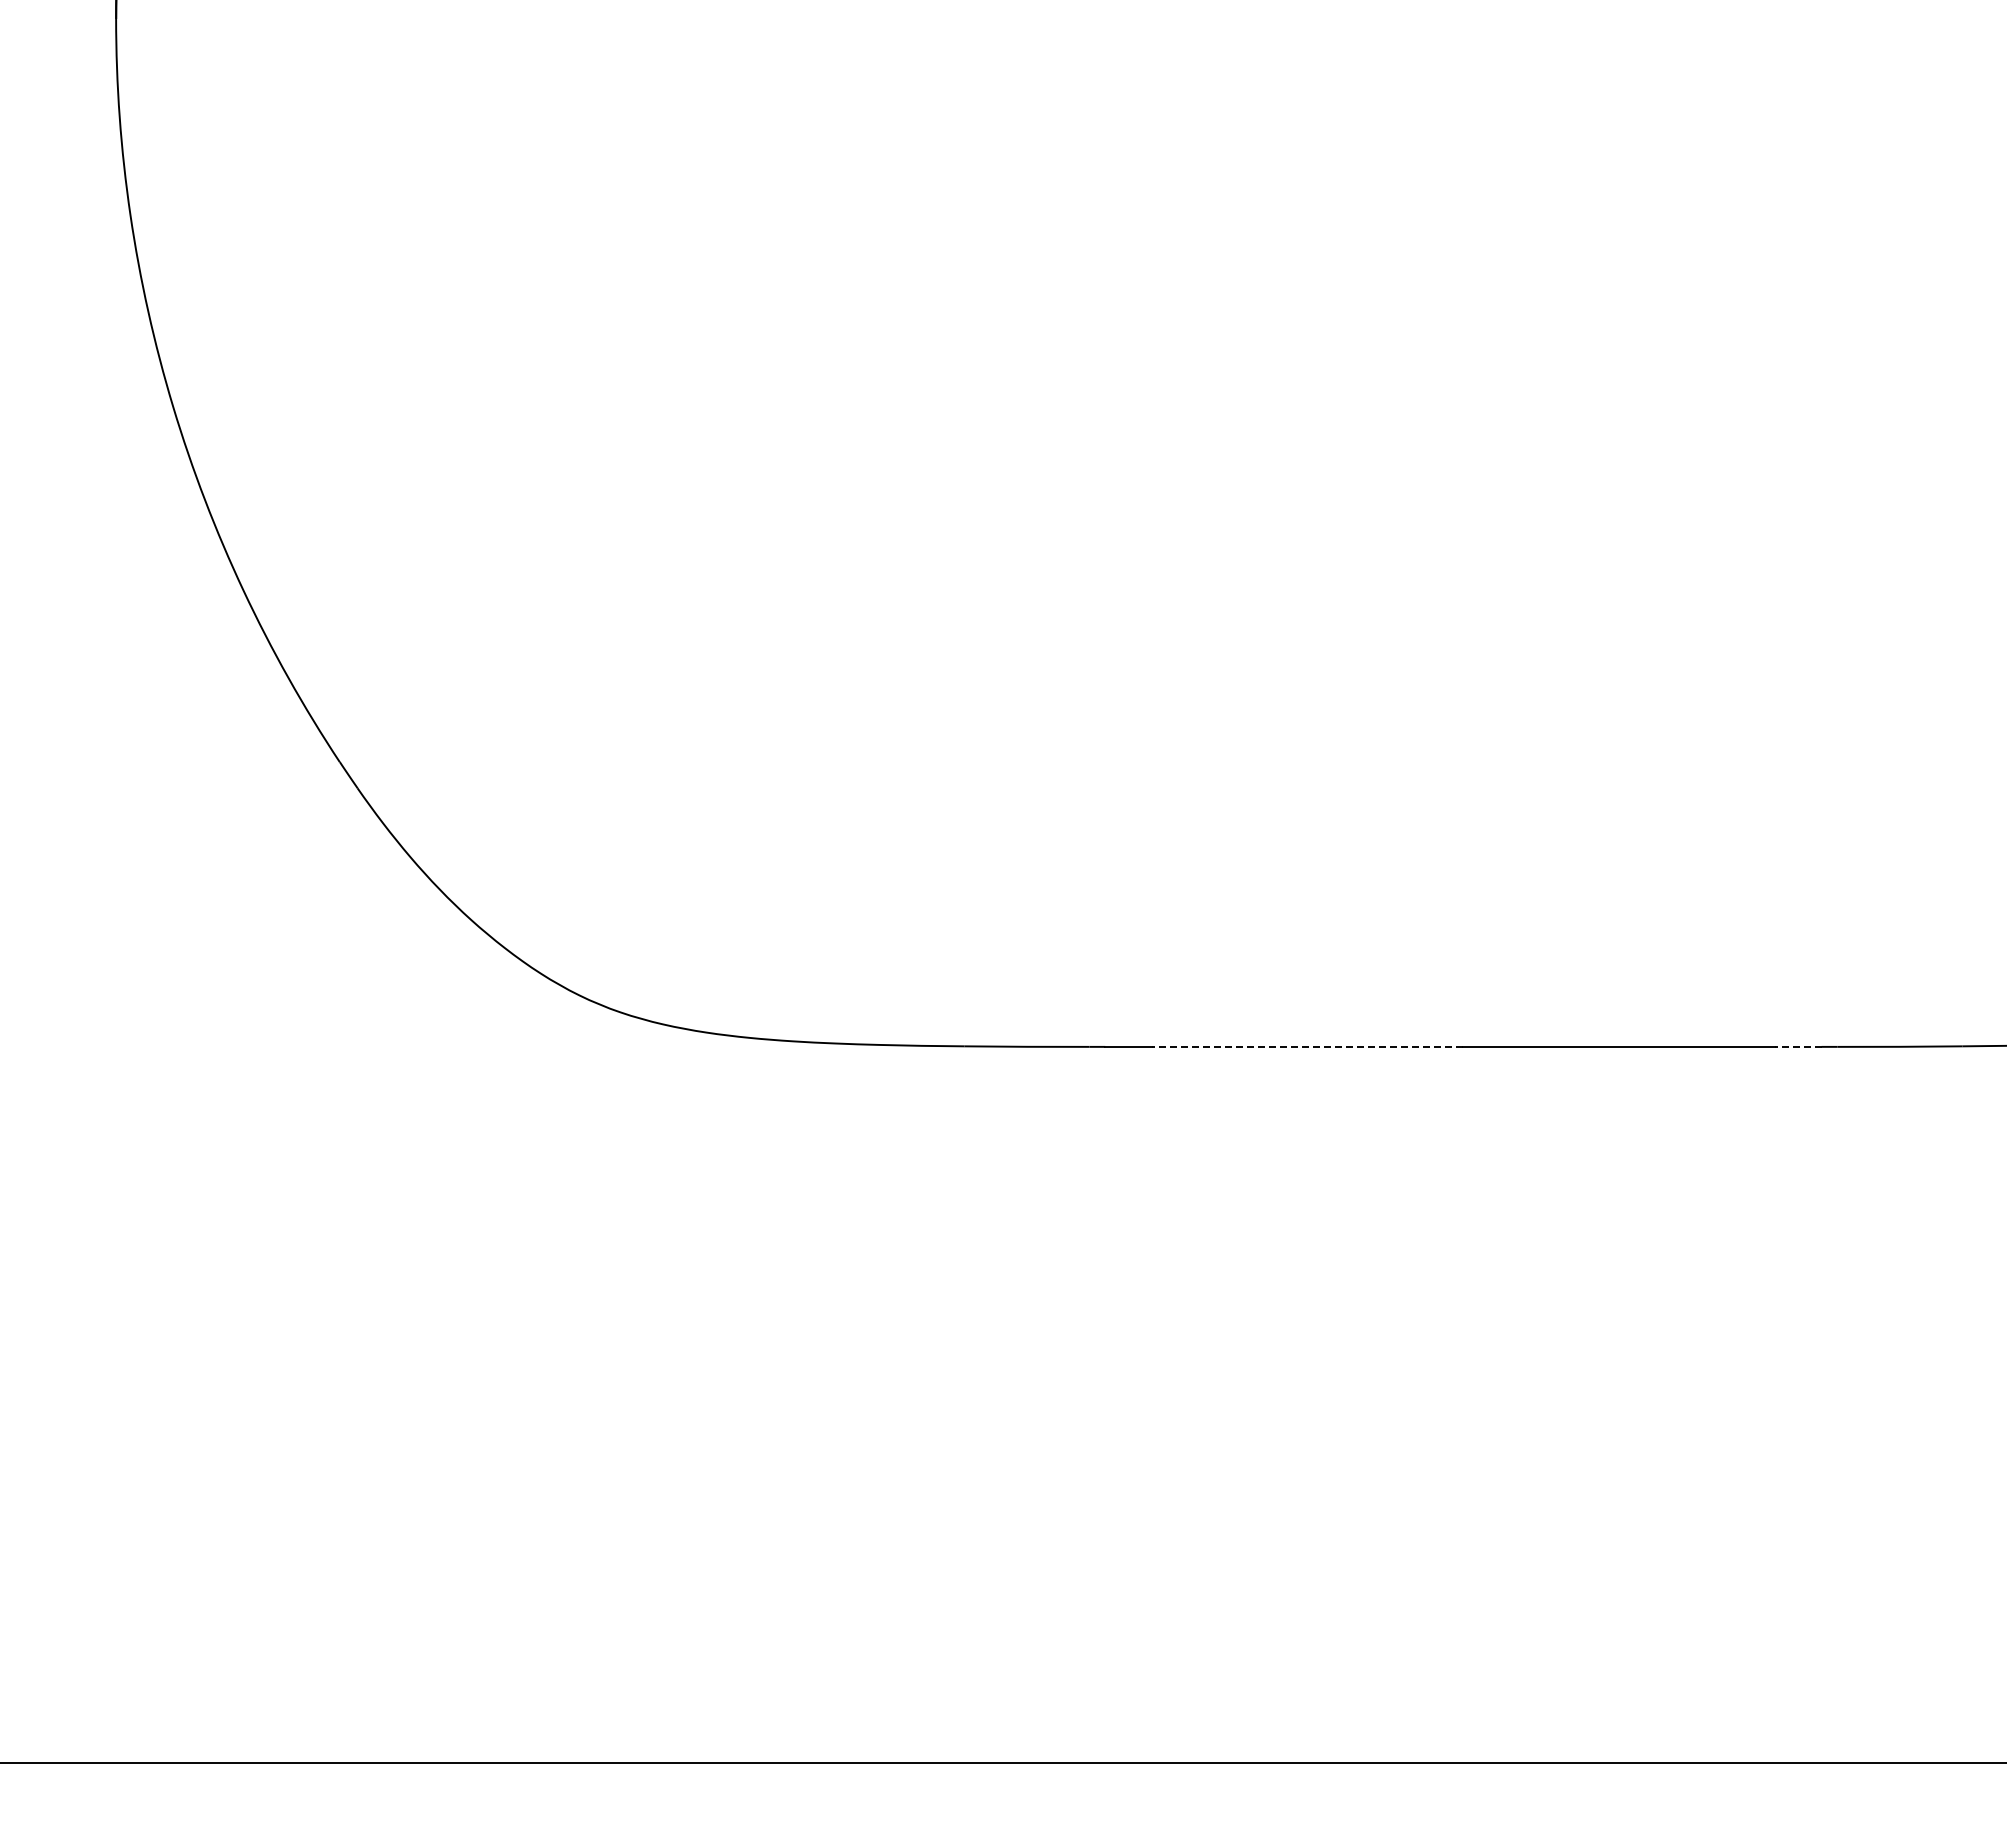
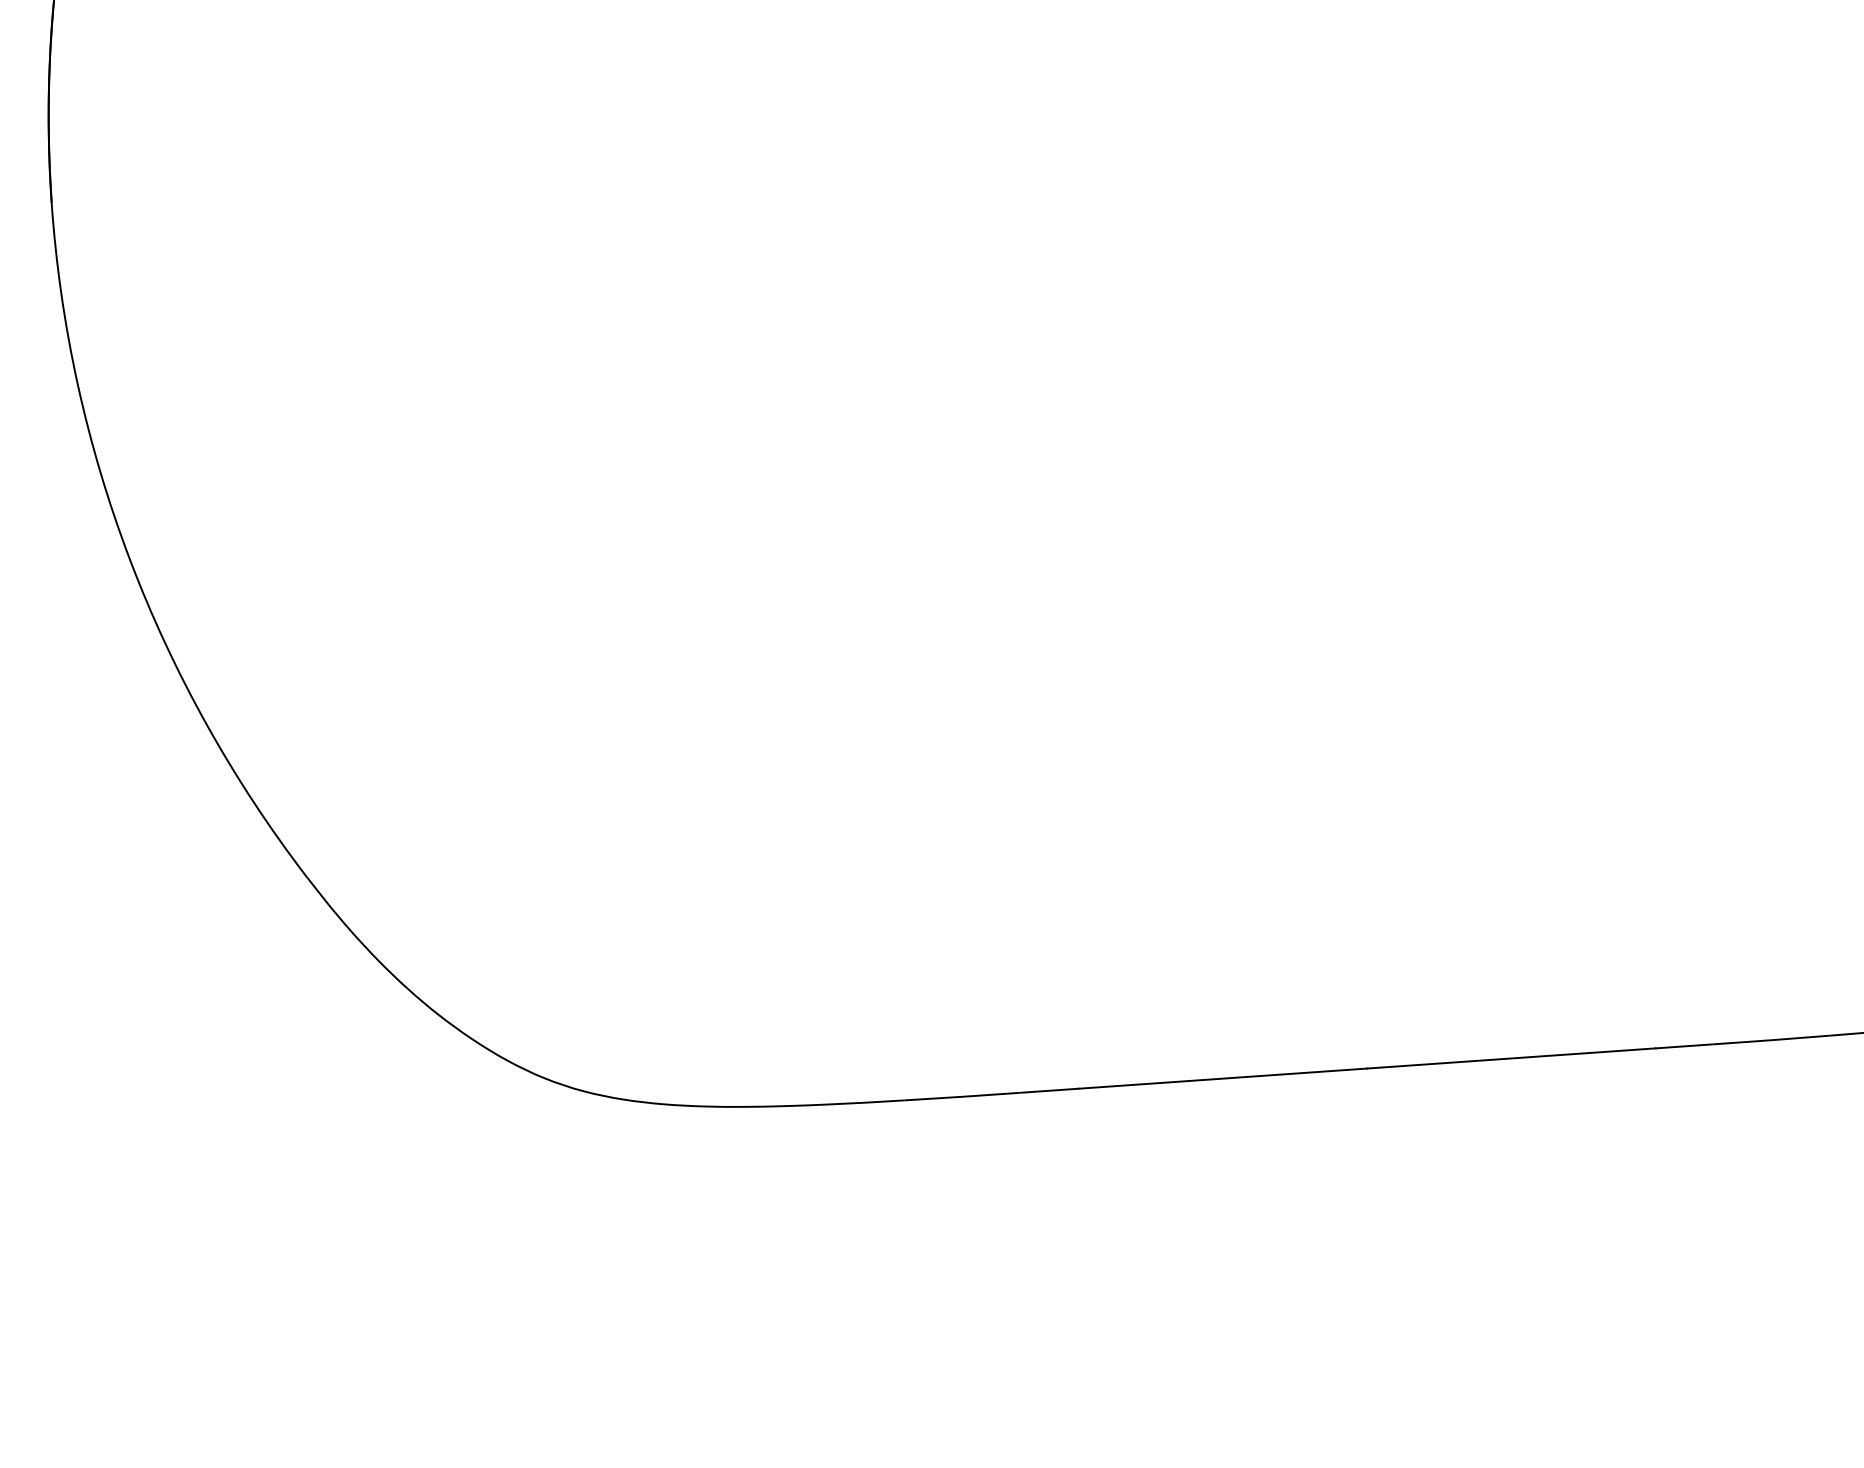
line: (1307, 1046) -> (1222, 1078), dashed -> solid
line: (1797, 1046) -> (1676, 1046), dashed -> solid

